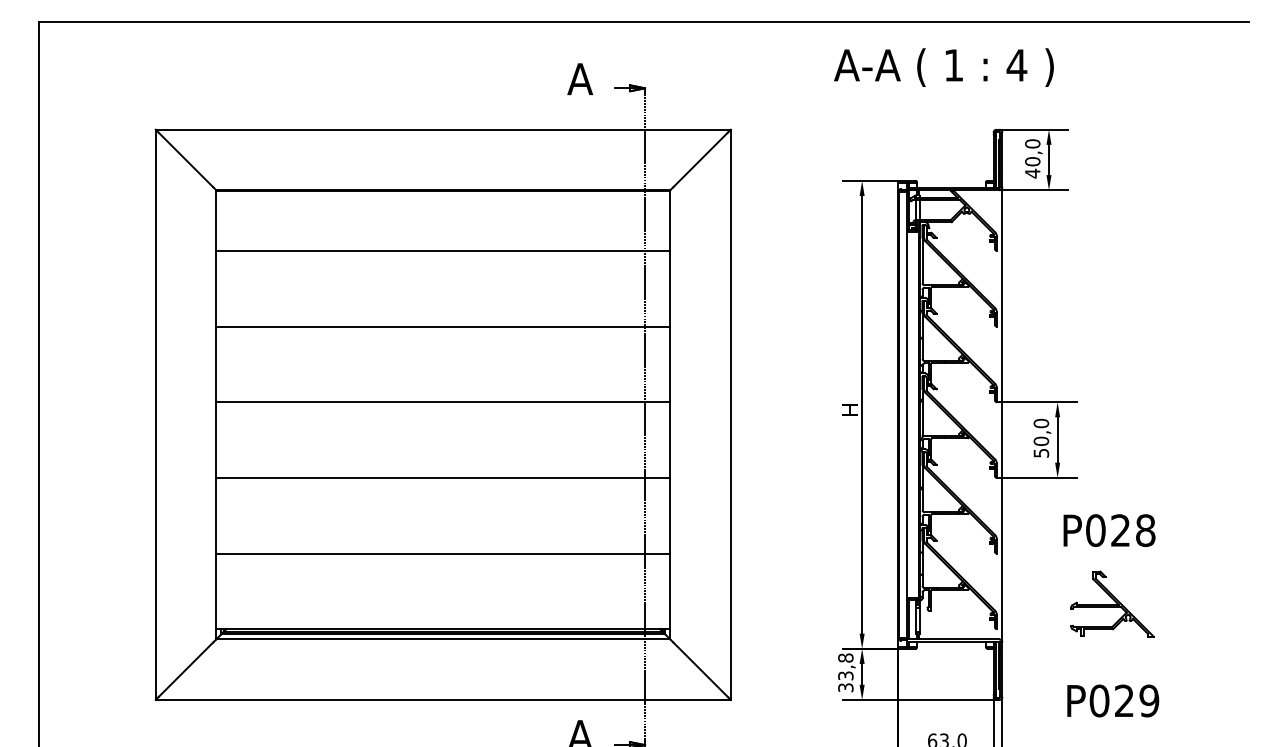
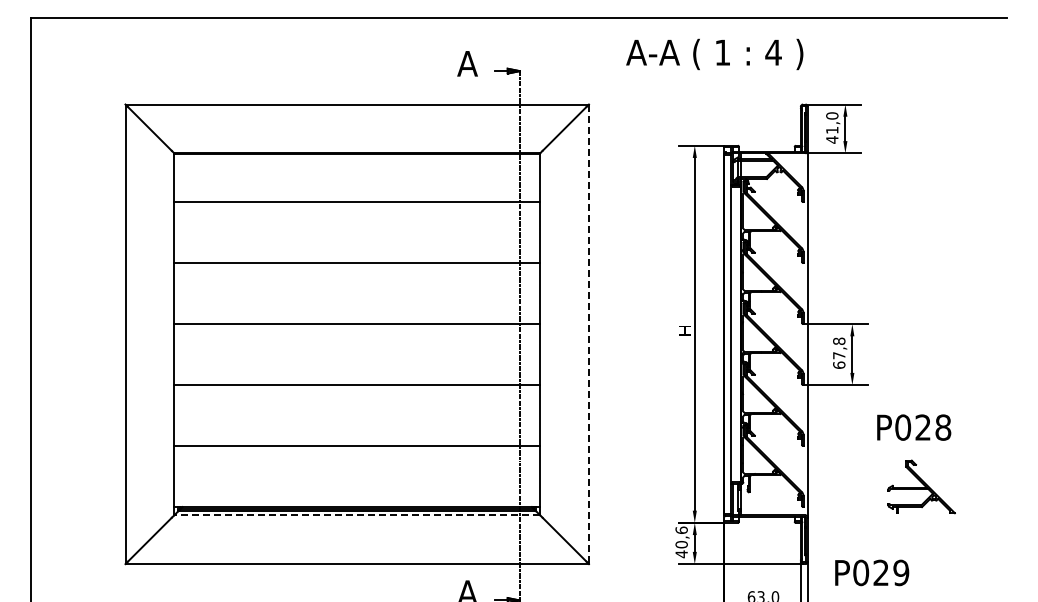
text: (943, 67) -> (714, 54), moved
text: (1032, 161) -> (832, 130), 40,0 -> 41,0
line: (730, 415) -> (588, 334), solid -> dashed
text: (1041, 437) -> (839, 352), 50,0 -> 67,8
text: (1109, 530) -> (914, 427), moved
part: (1112, 603) -> (921, 486), moved
line: (443, 639) -> (357, 515), solid -> dashed
text: (845, 673) -> (681, 542), 33,8 -> 40,6
text: (1113, 700) -> (872, 572), moved

